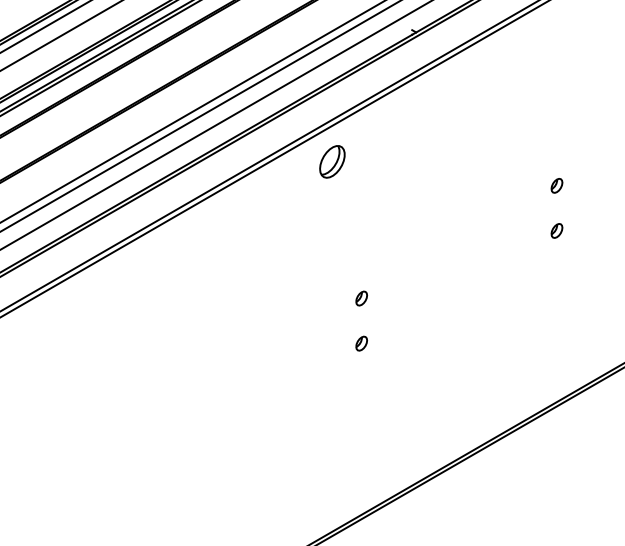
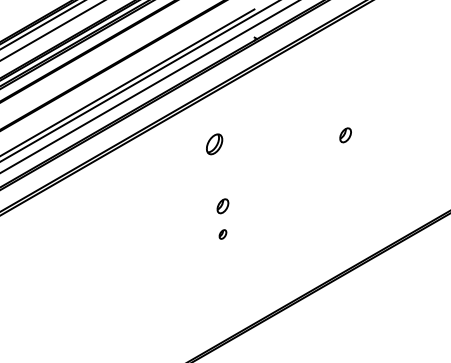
part: (332, 162) -> (214, 144), moved
part: (556, 185) -> (345, 135), size x1.6
part: (556, 230) -> (345, 163), removed
part: (360, 297) -> (222, 205), size x1.6

